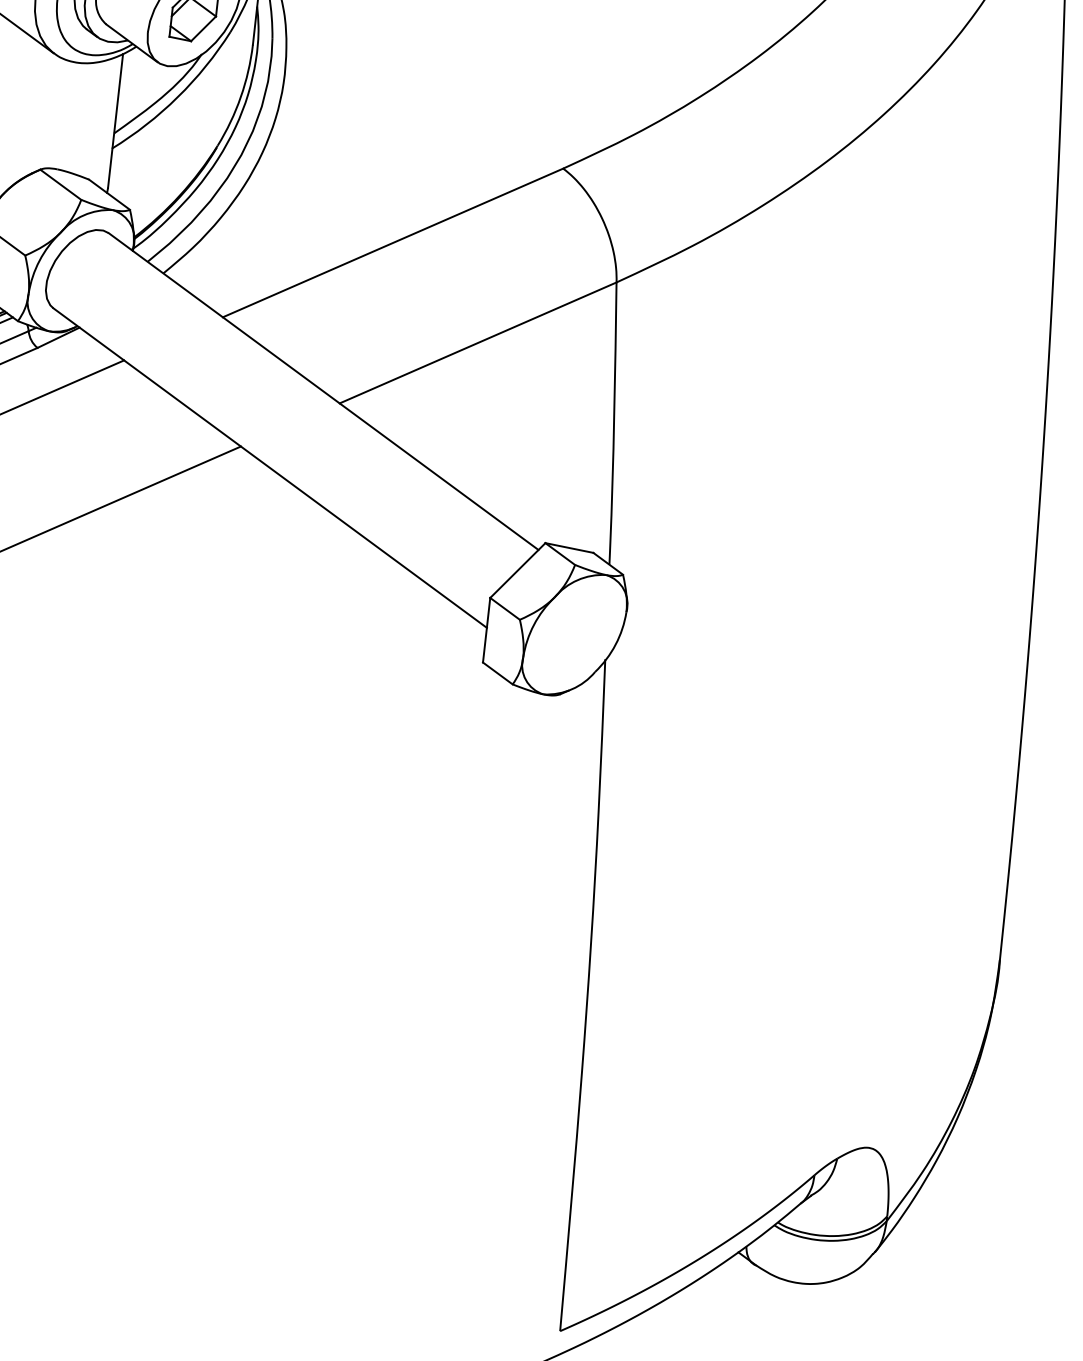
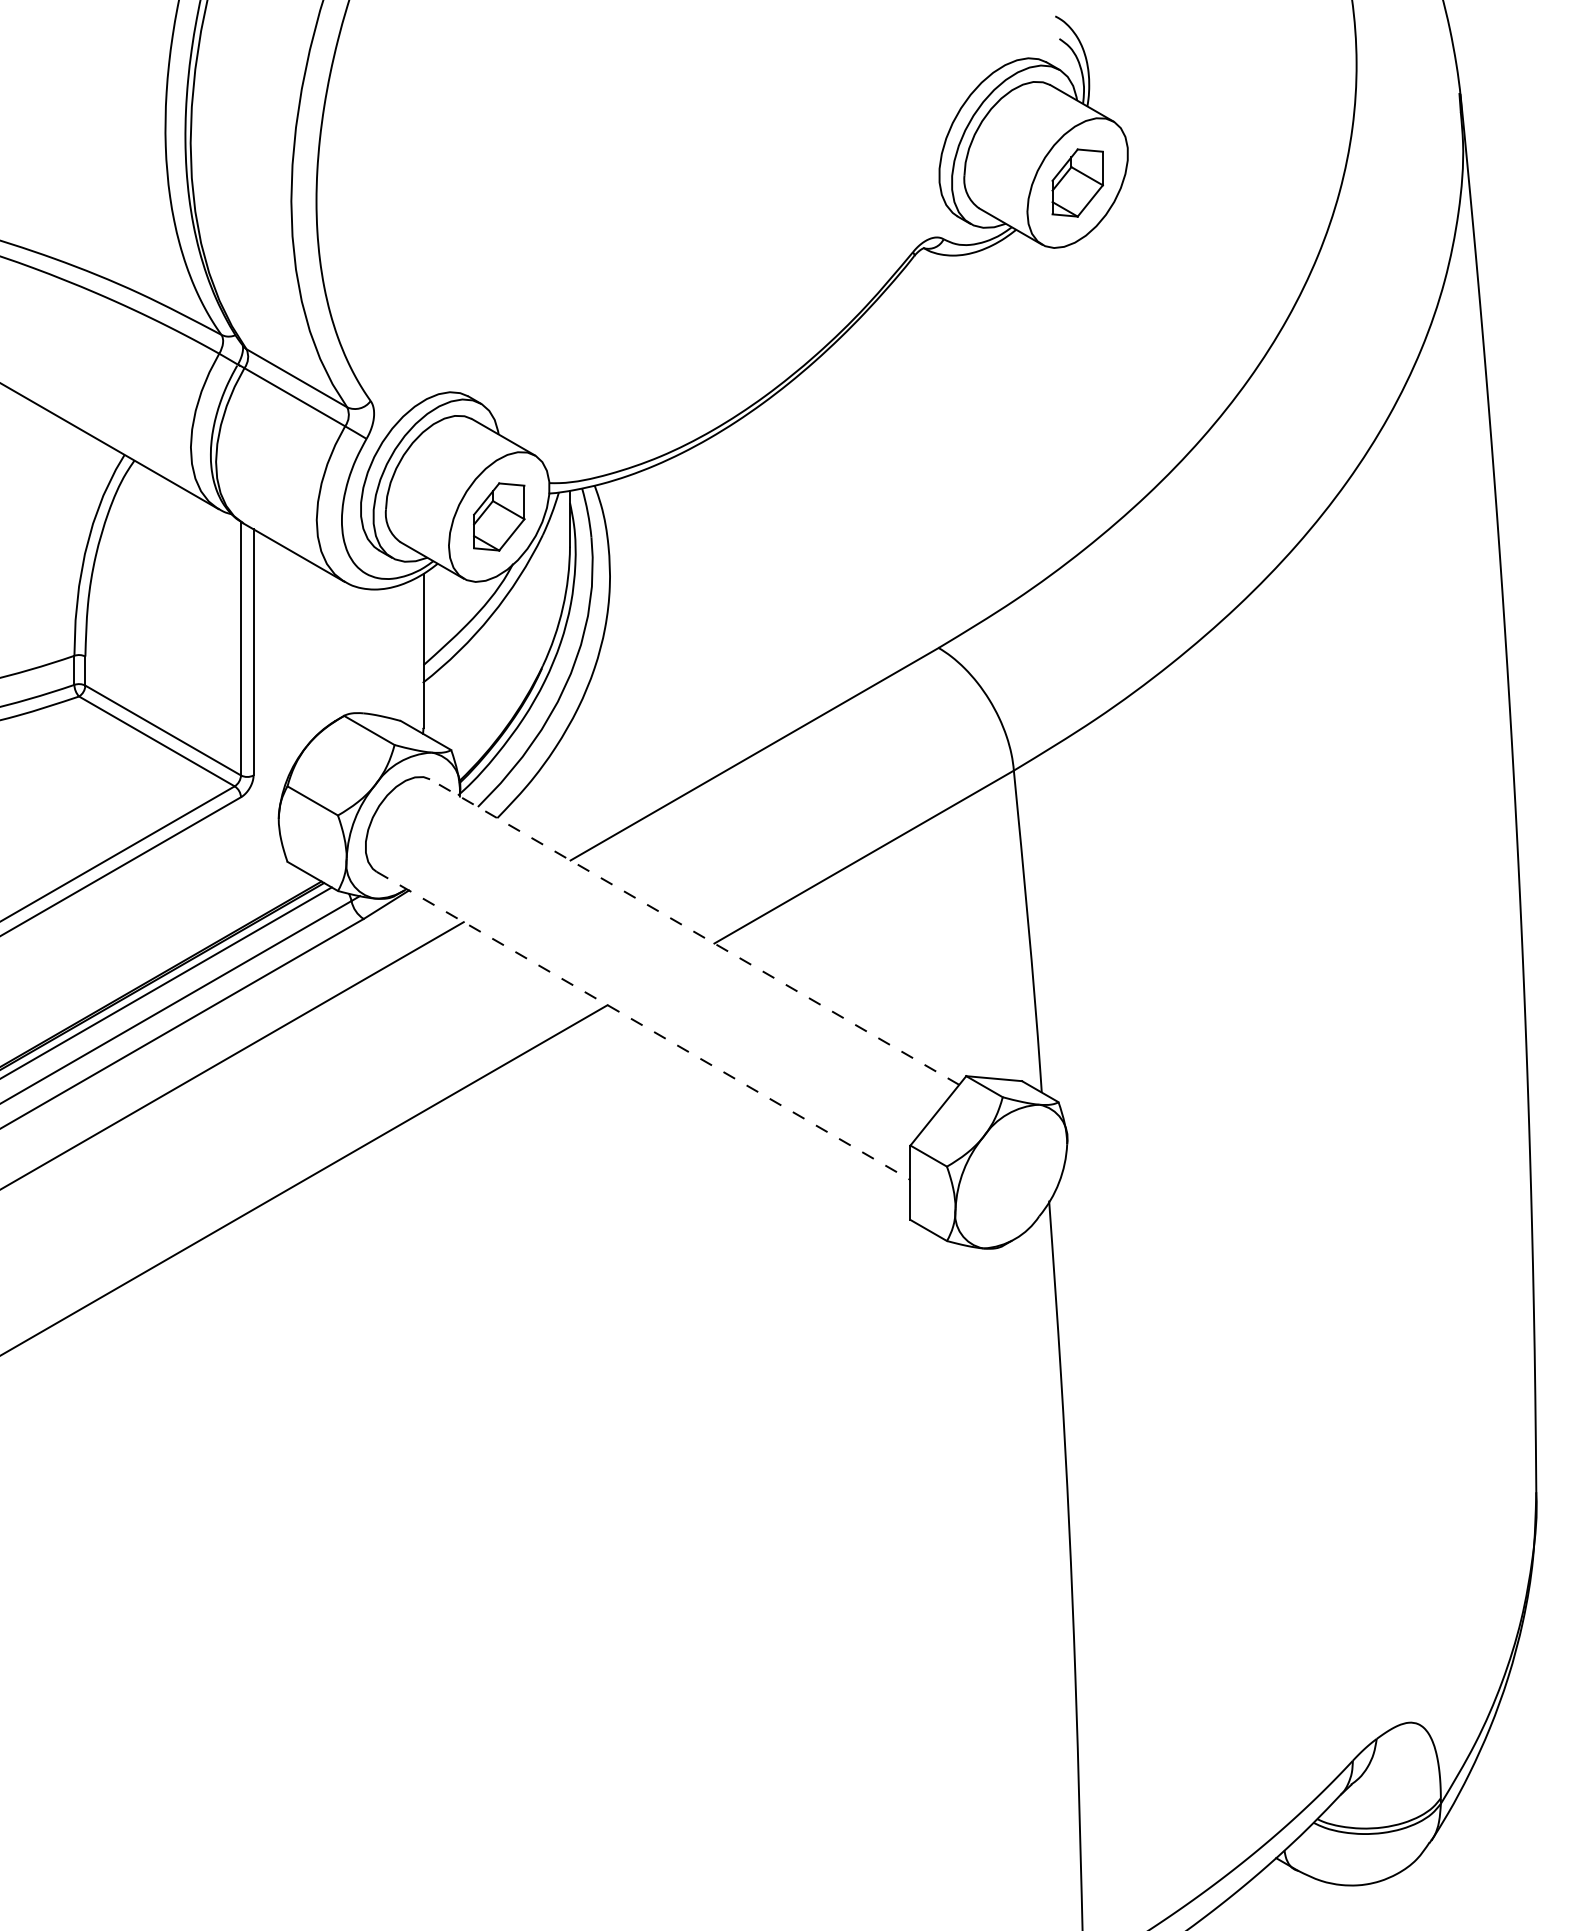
line: (323, 391) -> (694, 932), solid -> dashed
line: (270, 468) -> (644, 1026), solid -> dashed

